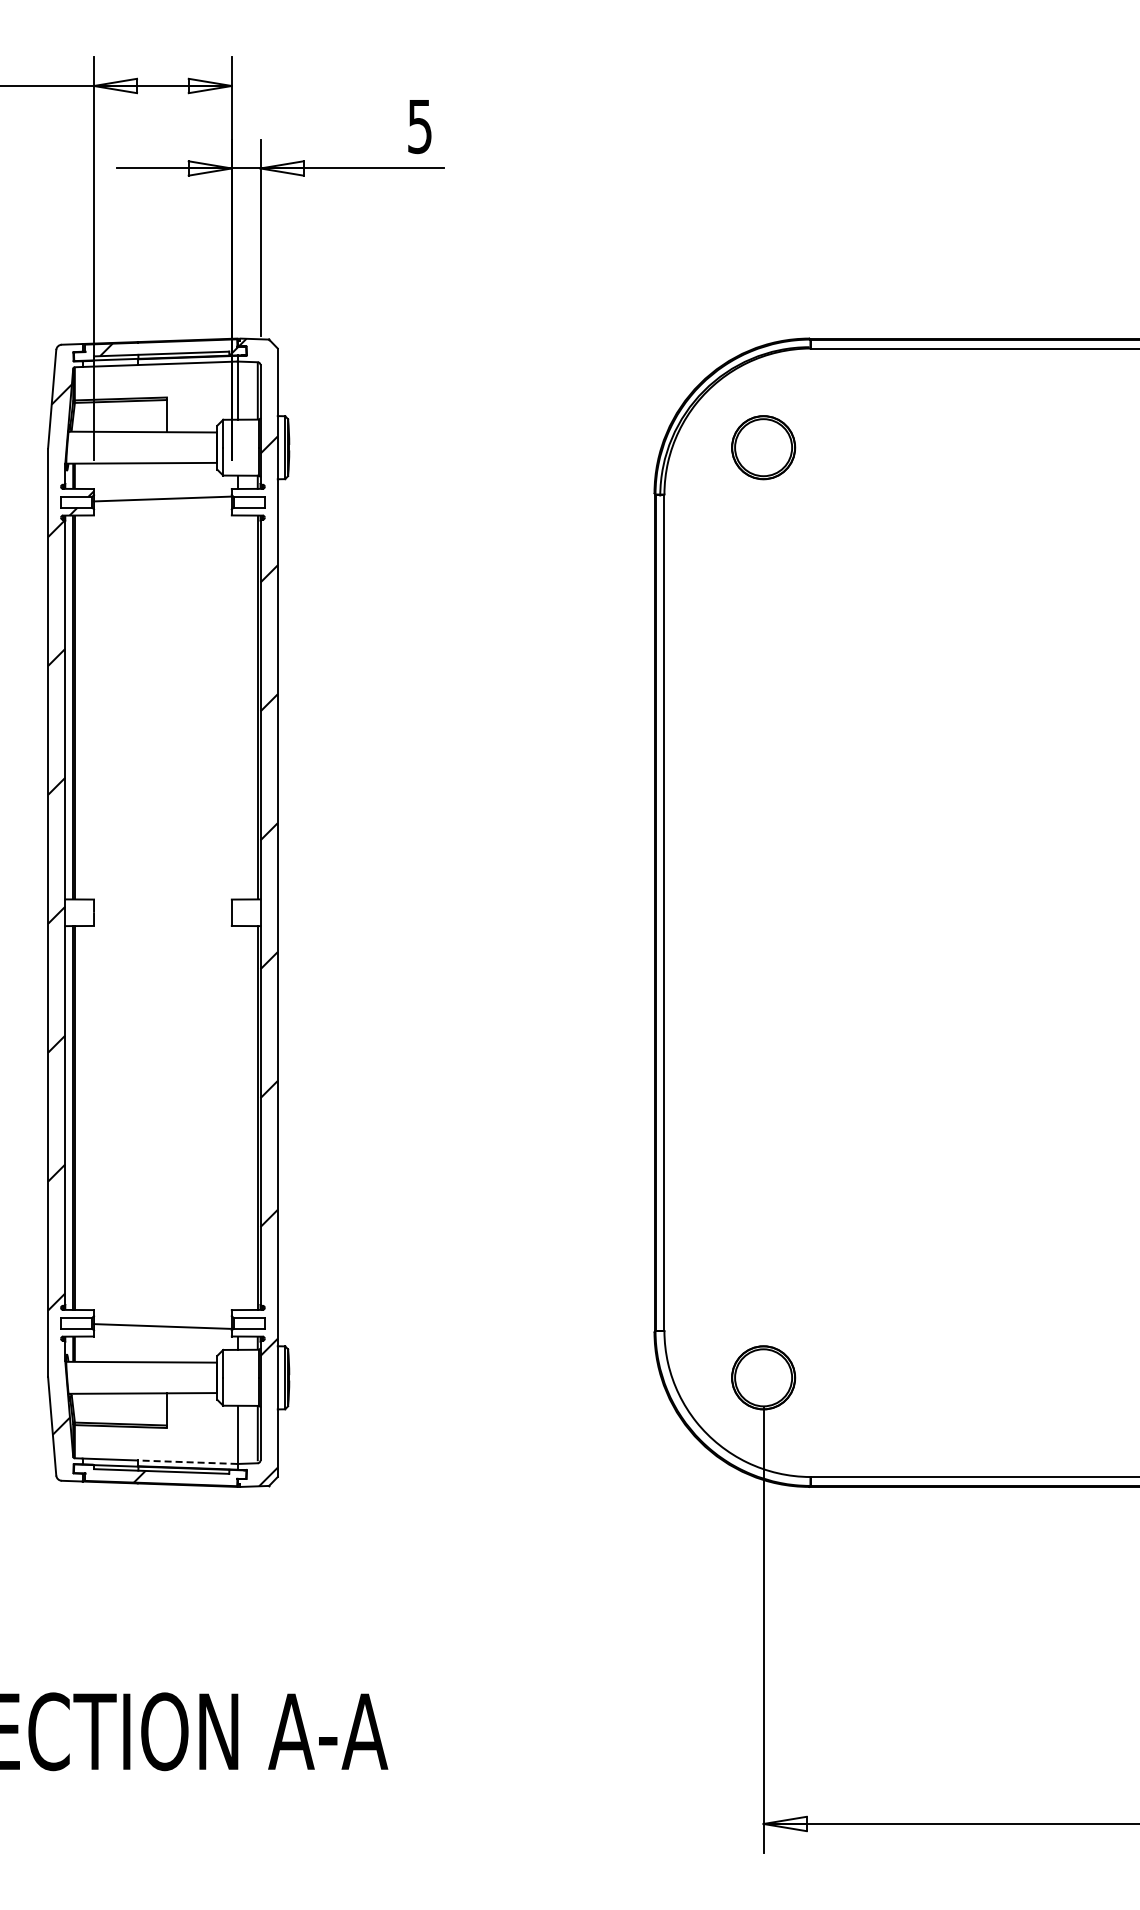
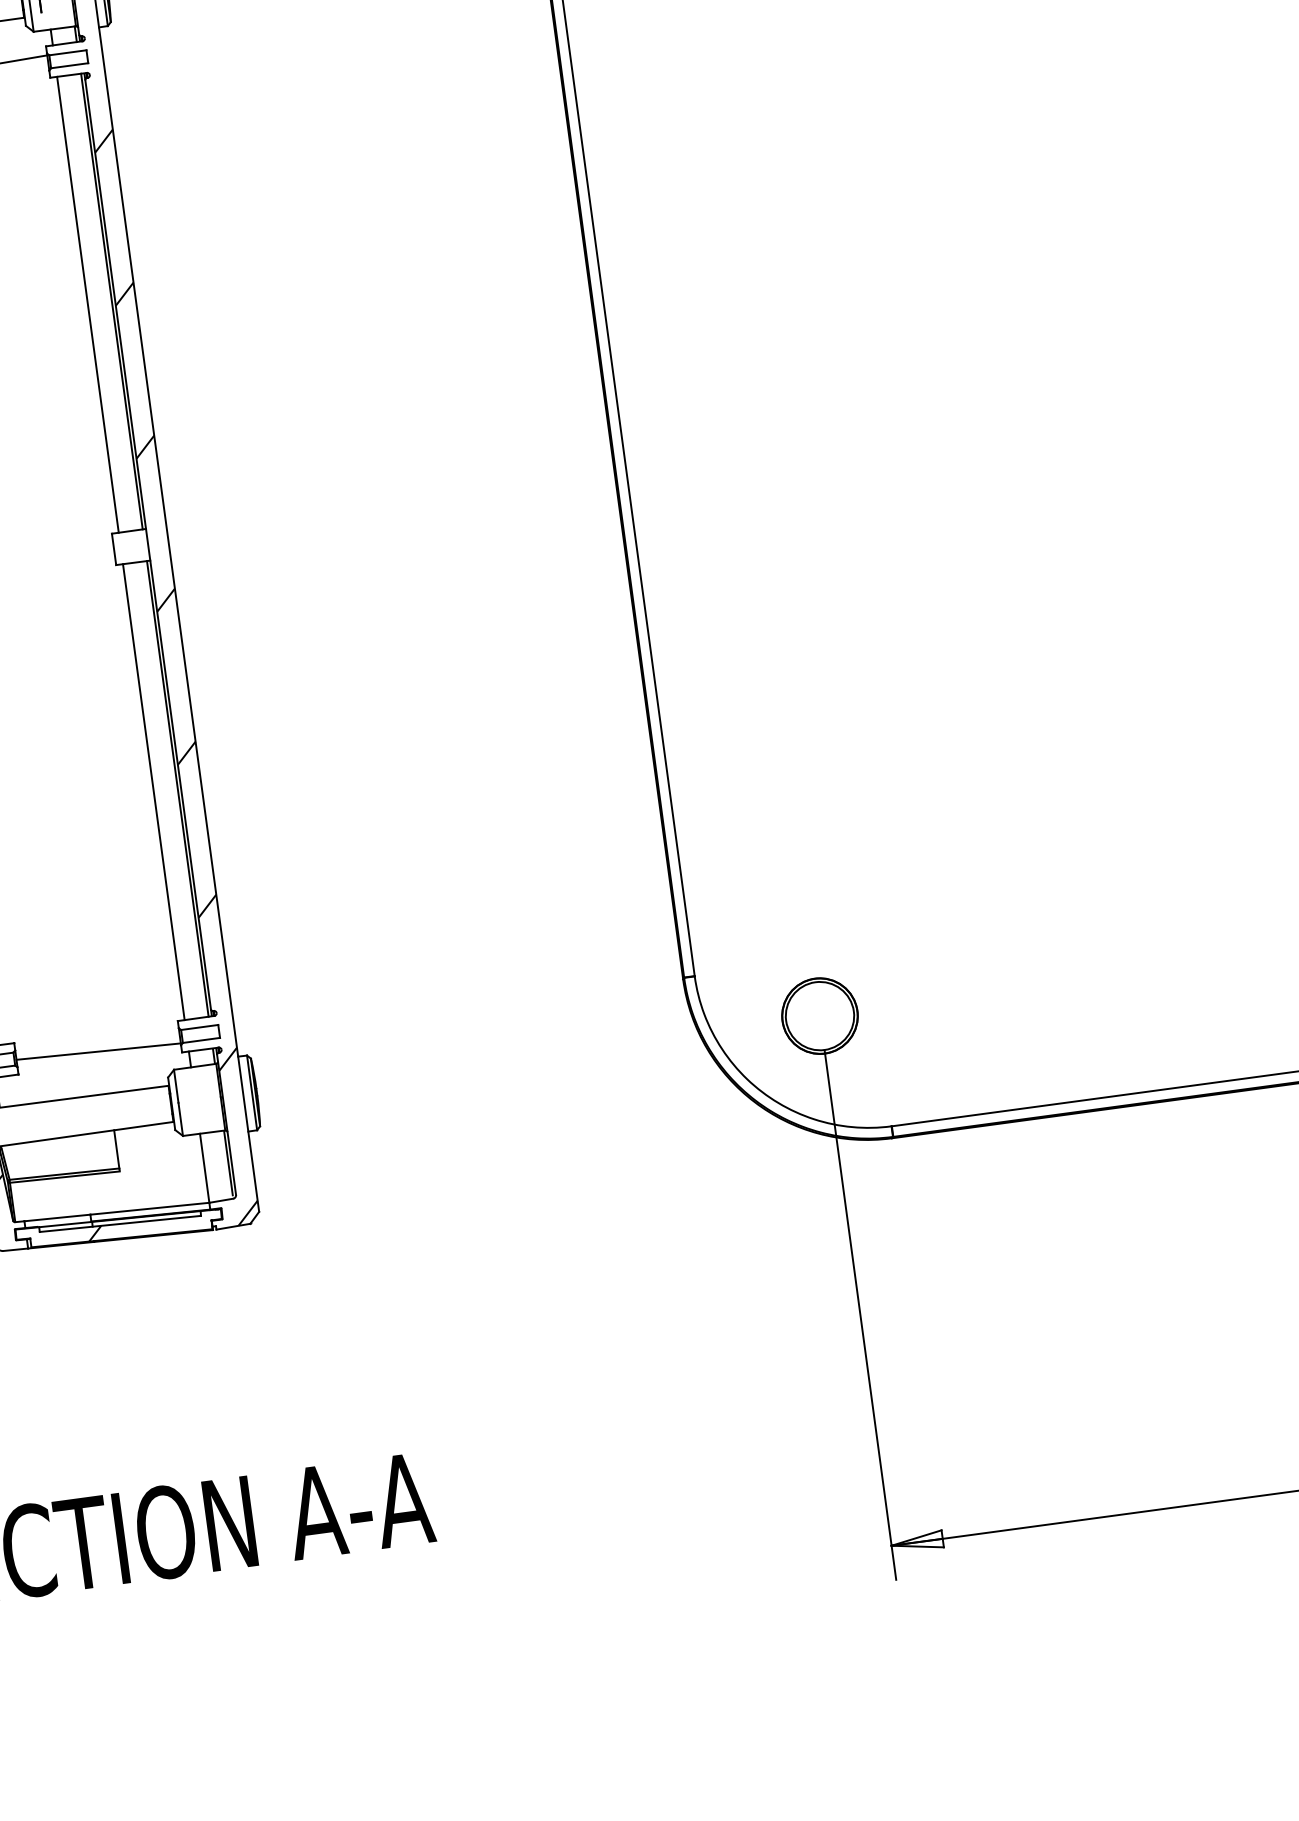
line: (237, 707) -> (87, 304), added
line: (237, 1118) -> (153, 792), added
line: (187, 1462) -> (149, 1209), dashed -> solid

